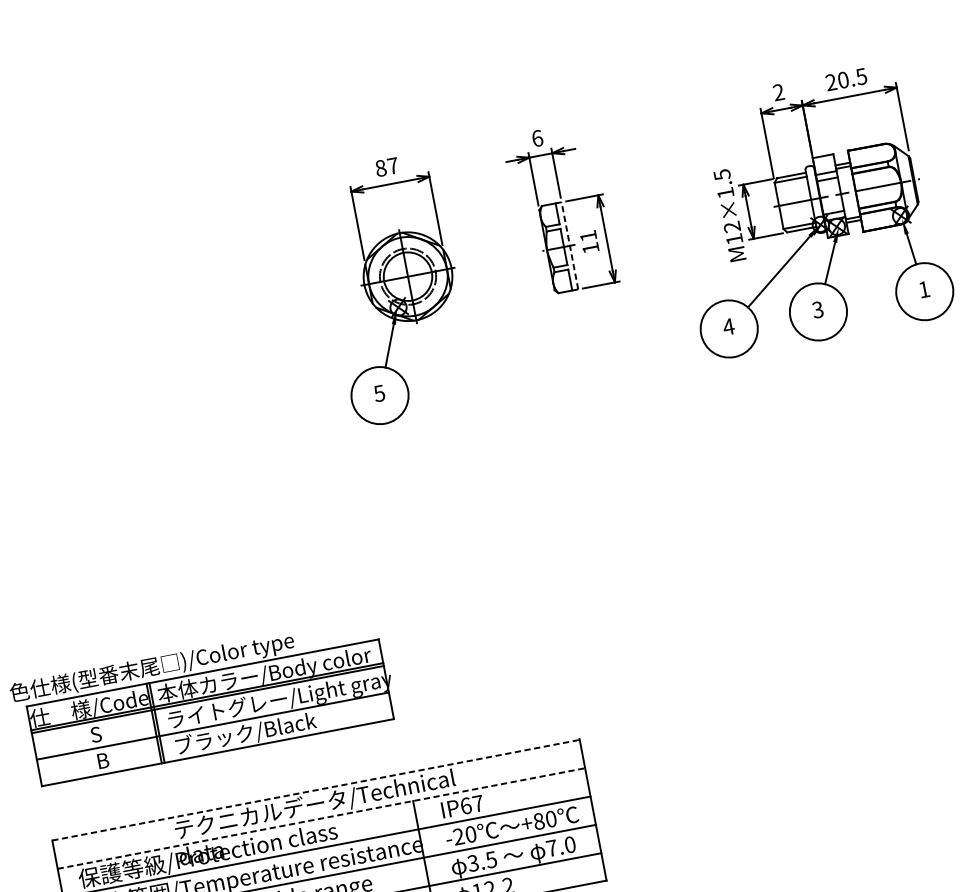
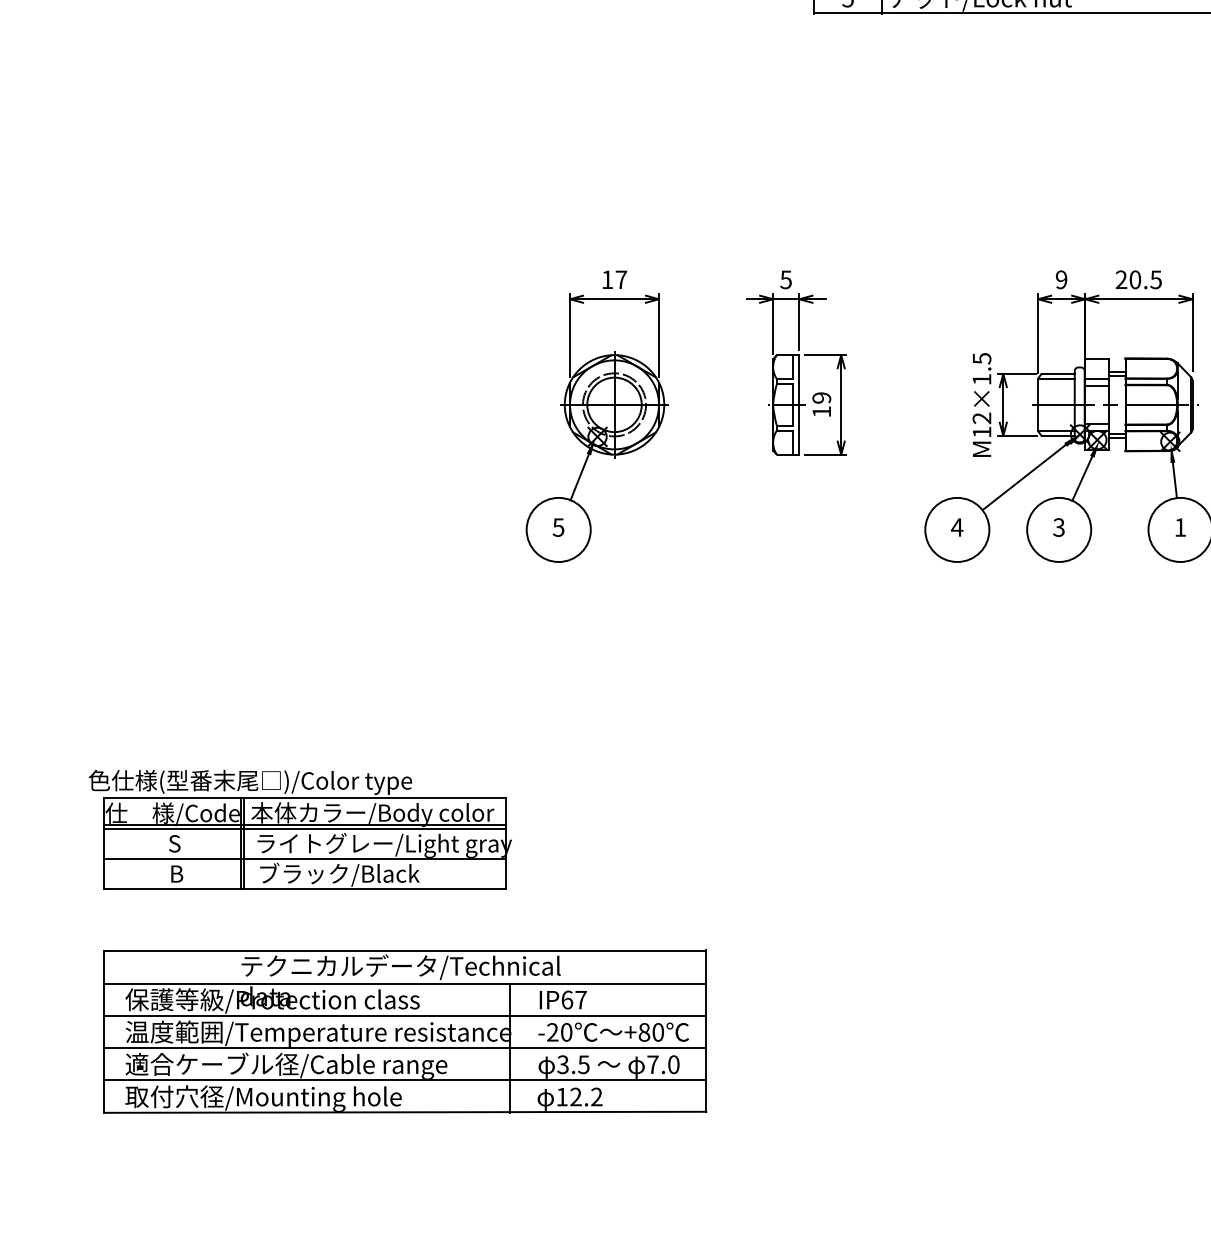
text: (778, 93) -> (1061, 280), 2 -> 9
text: (537, 138) -> (786, 279), 6 -> 5
text: (380, 168) -> (607, 279), 87 -> 17
text: (588, 235) -> (821, 397), 11 -> 19
line: (570, 245) -> (799, 404), dashed -> solid
line: (316, 790) -> (405, 951), dashed -> solid
line: (321, 818) -> (405, 983), dashed -> solid

